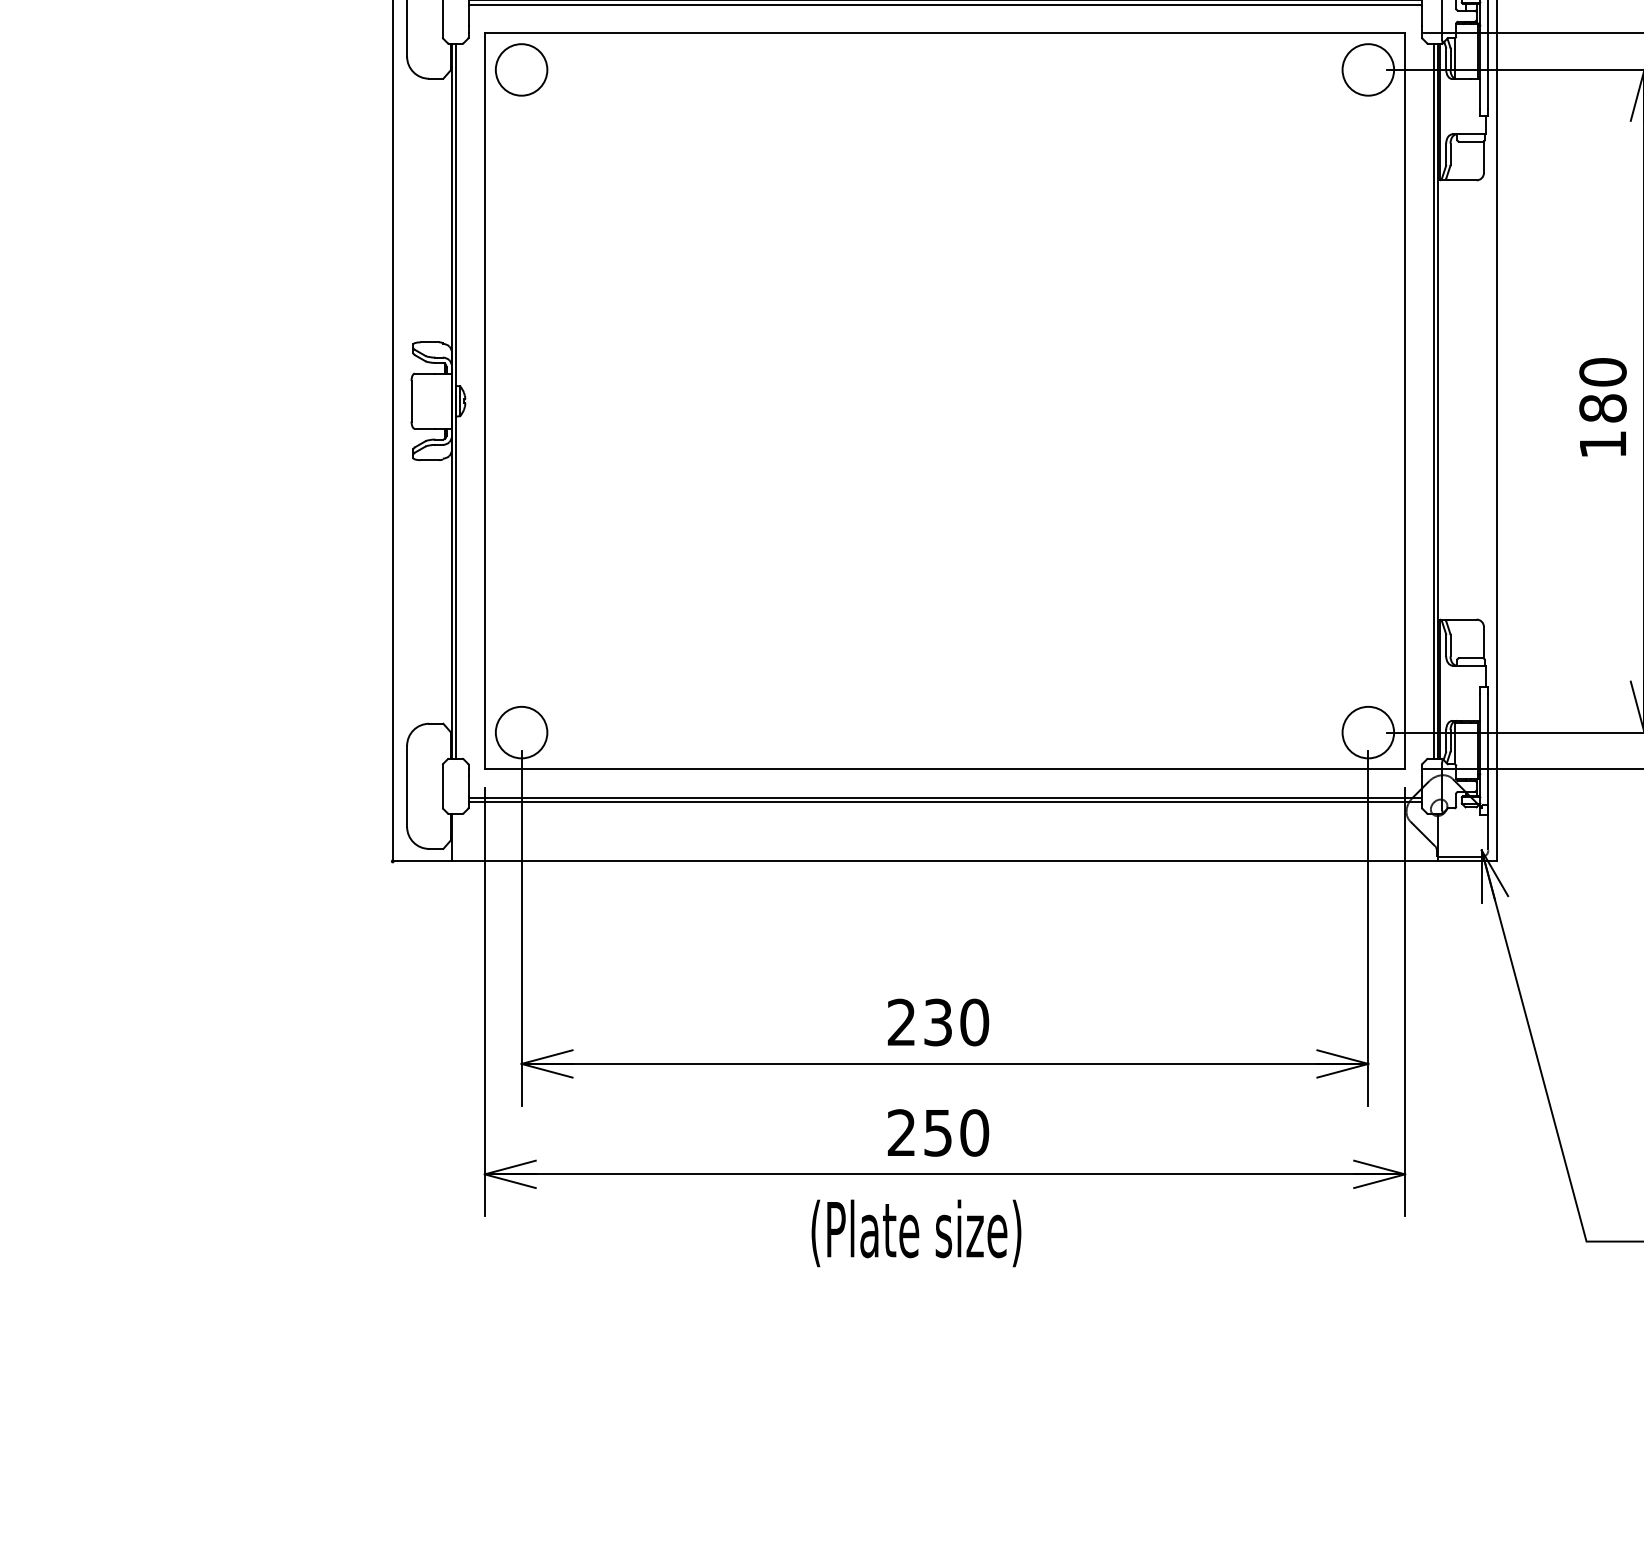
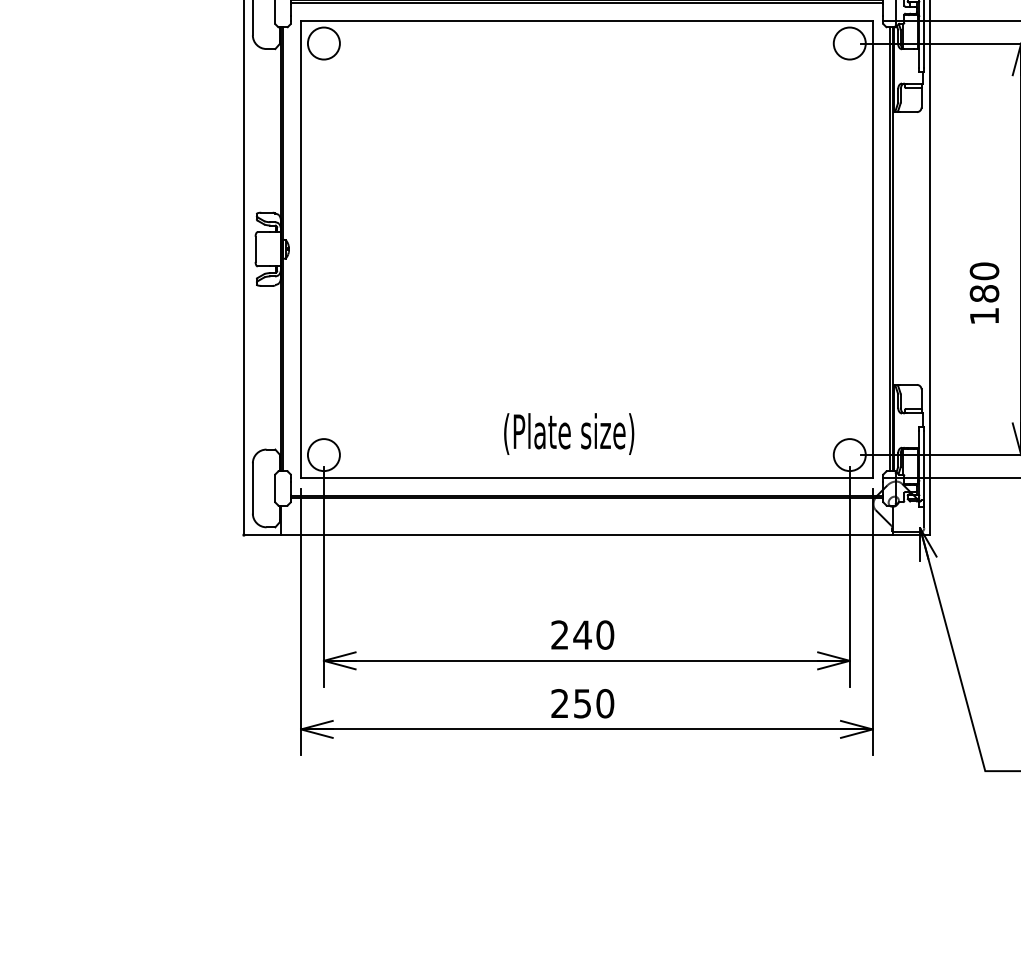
text: (1602, 406) -> (984, 292), moved
text: (937, 1021) -> (582, 634), 230 -> 240
text: (917, 1232) -> (569, 433), moved

